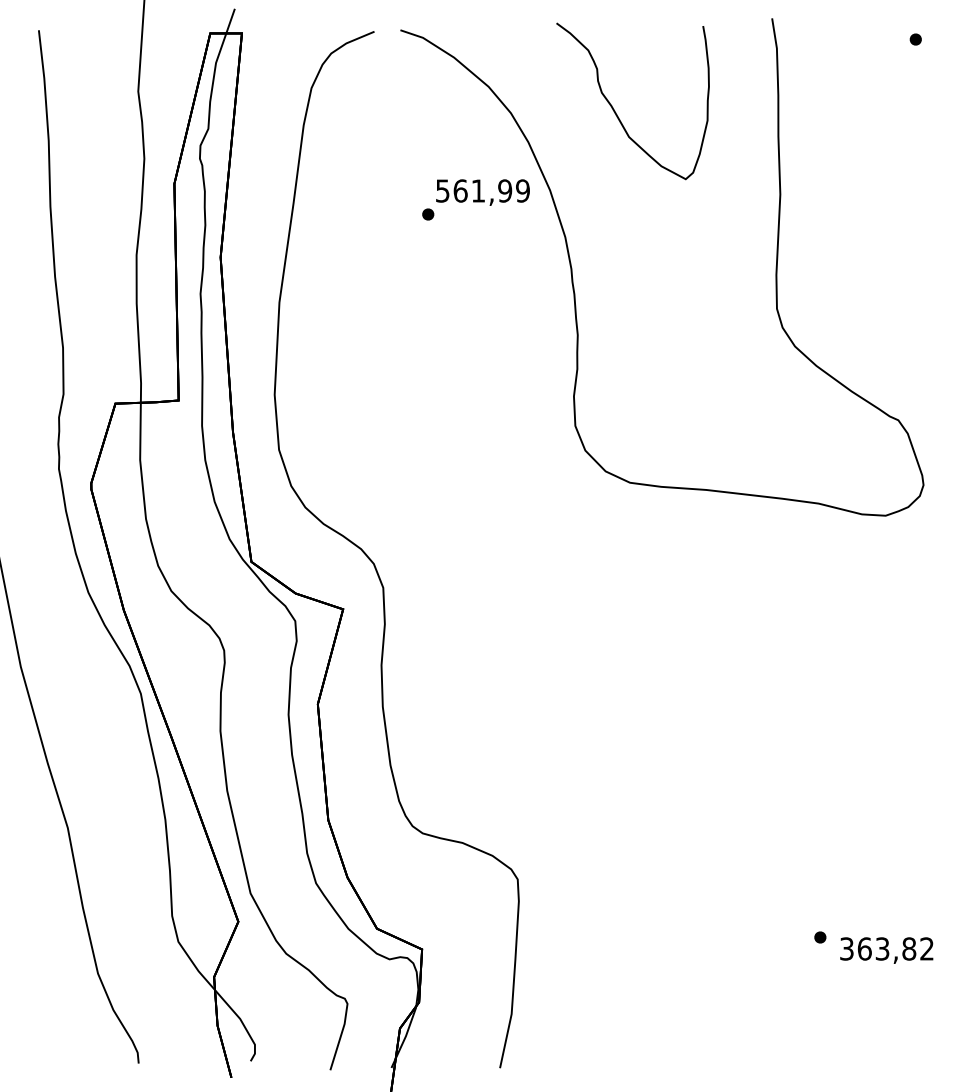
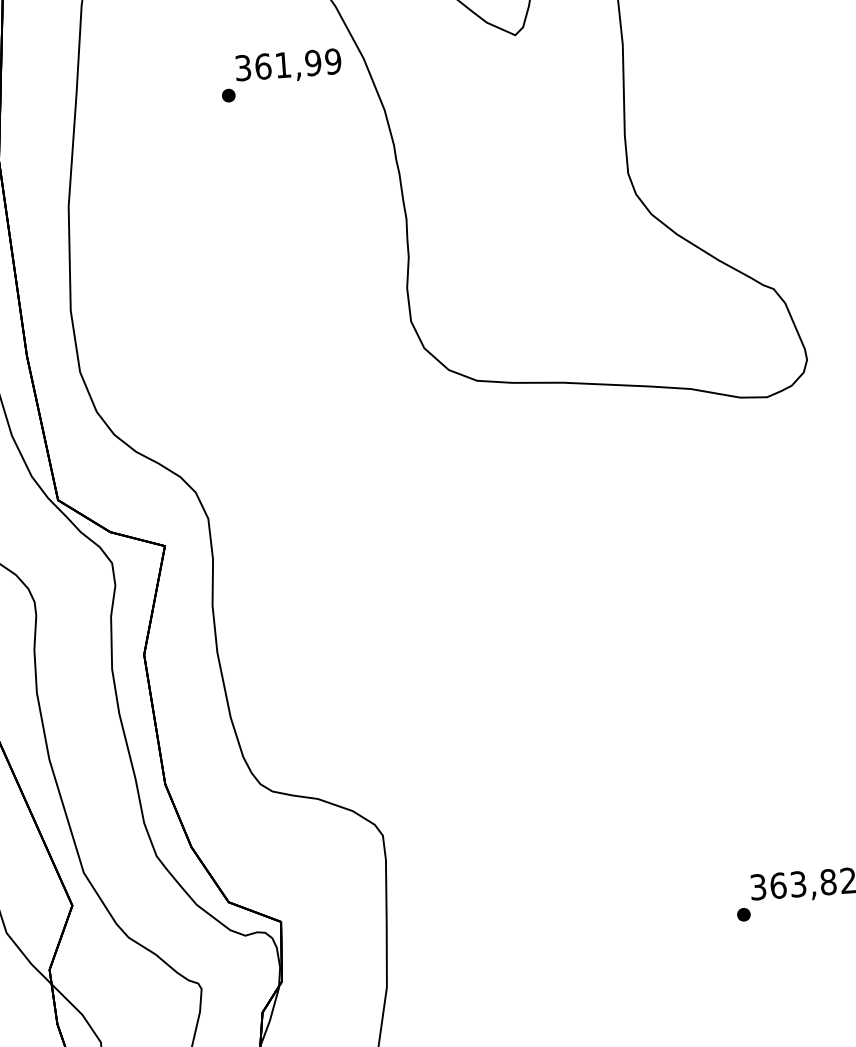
text: (442, 190) -> (242, 67), 561,99 -> 361,99
part: (820, 937) -> (744, 914), moved

